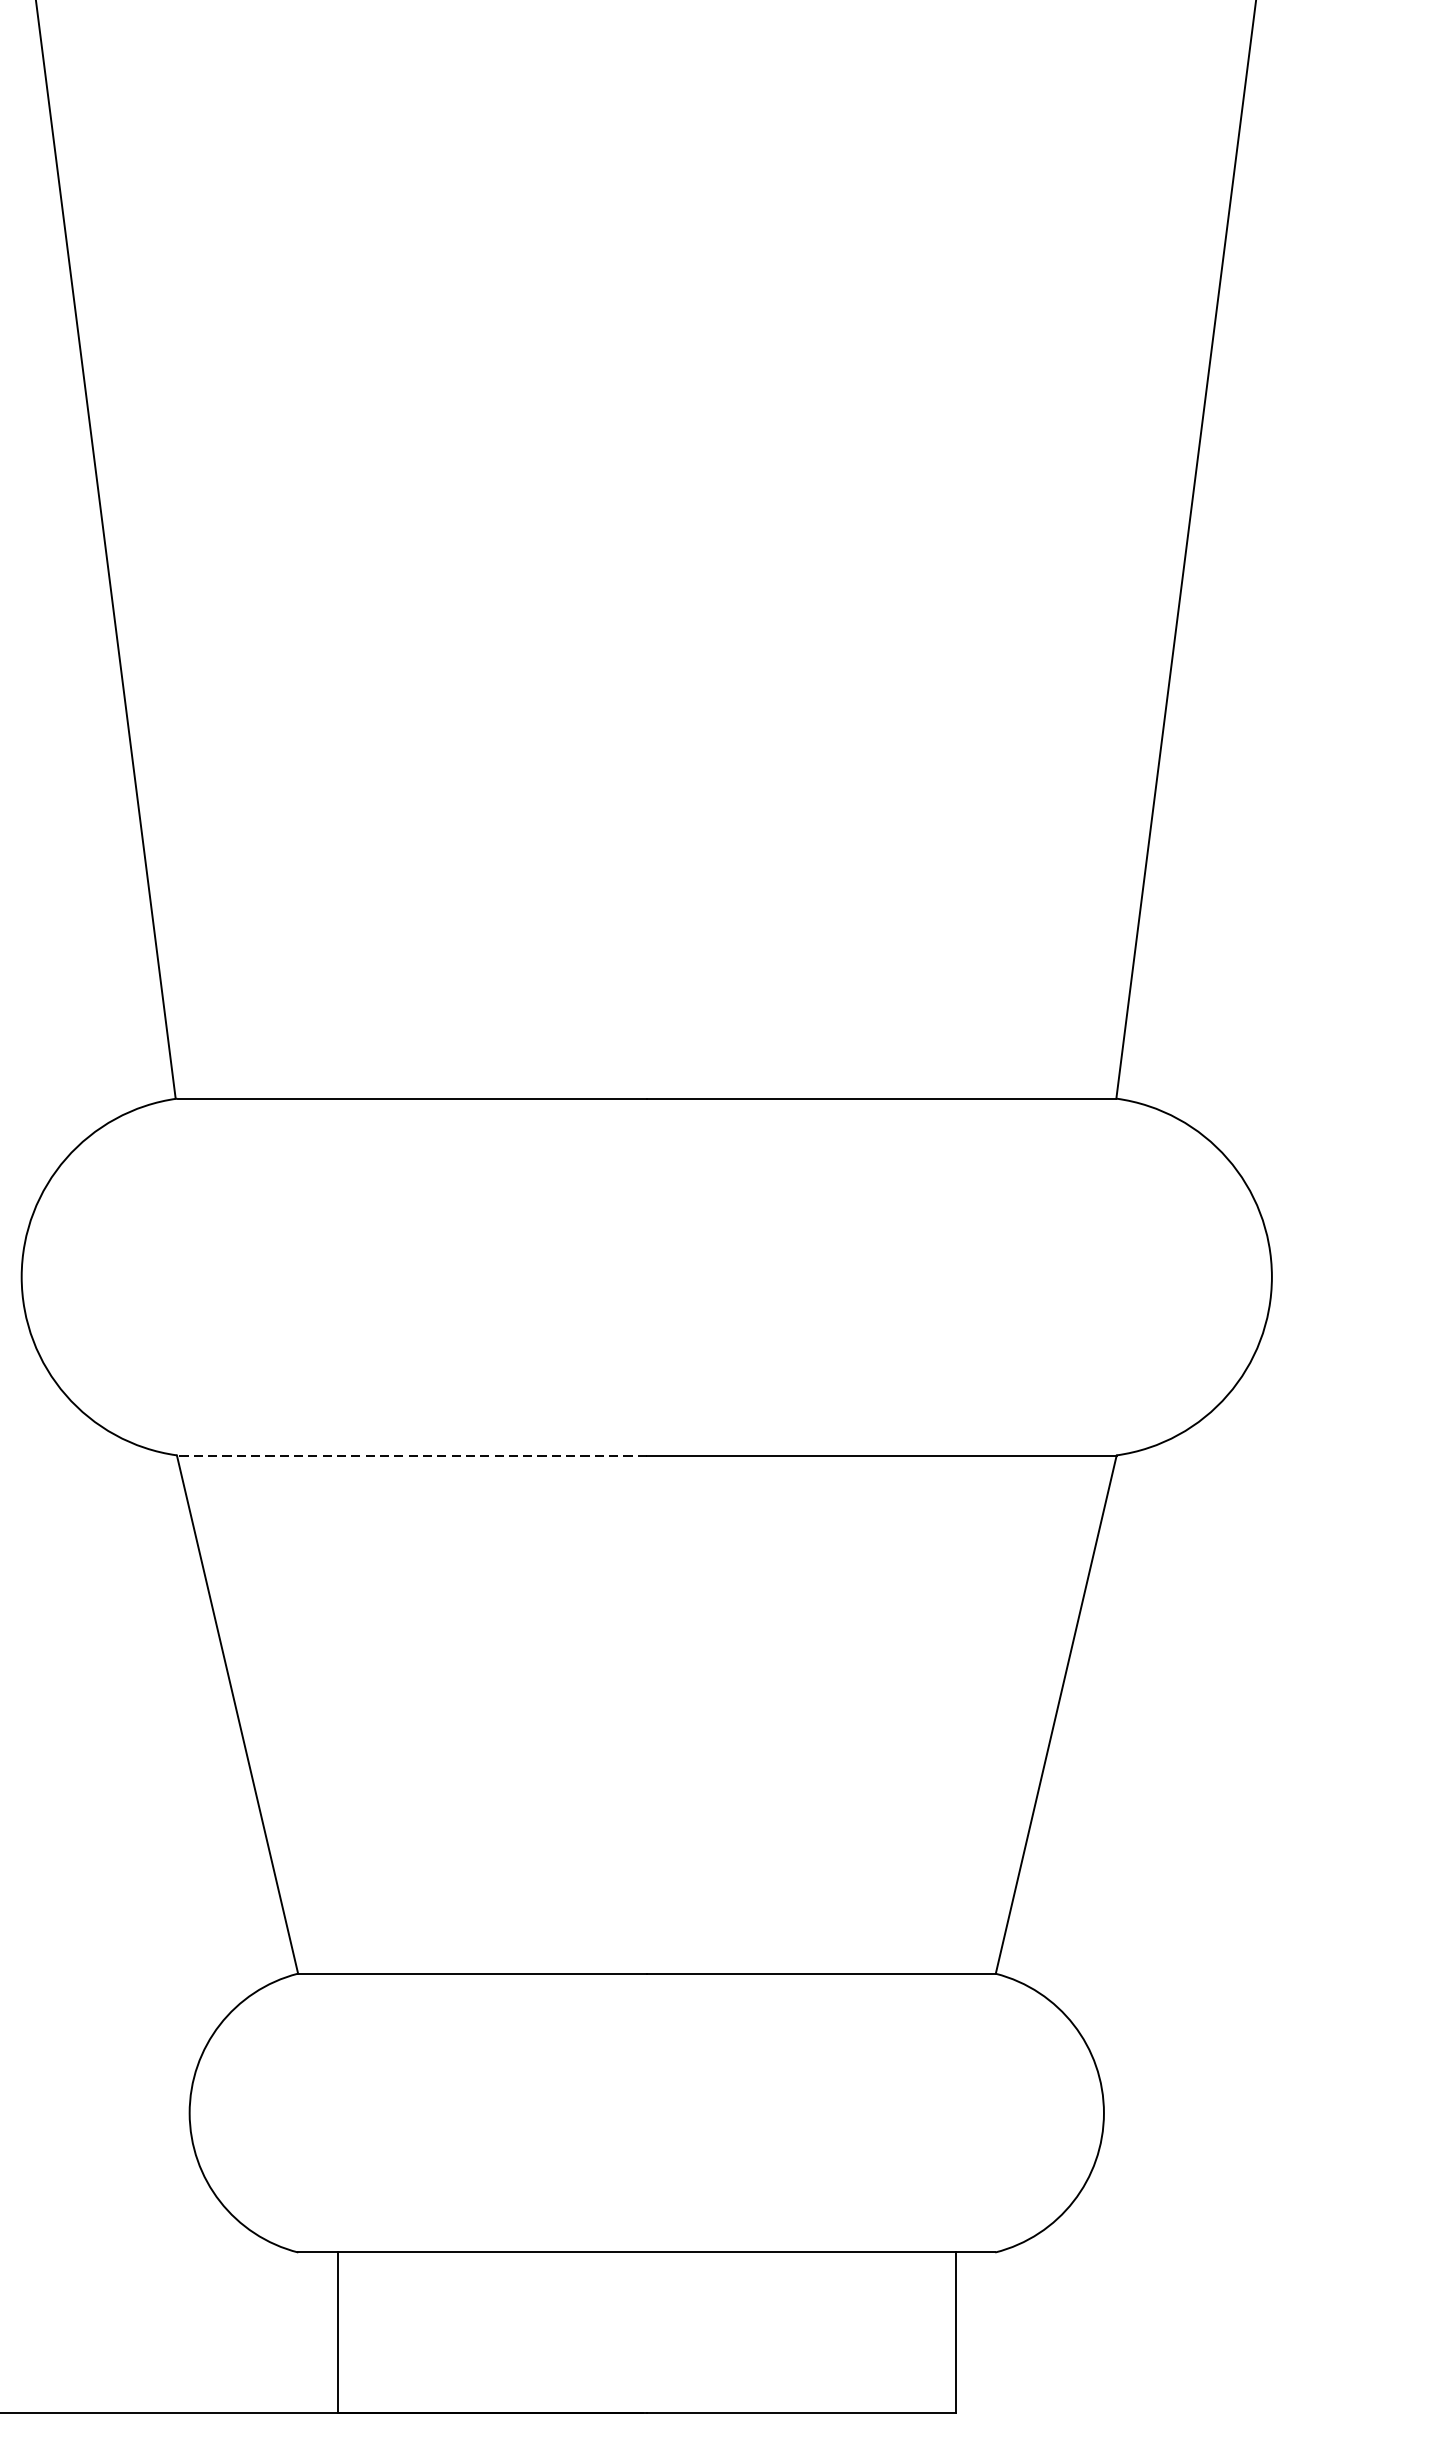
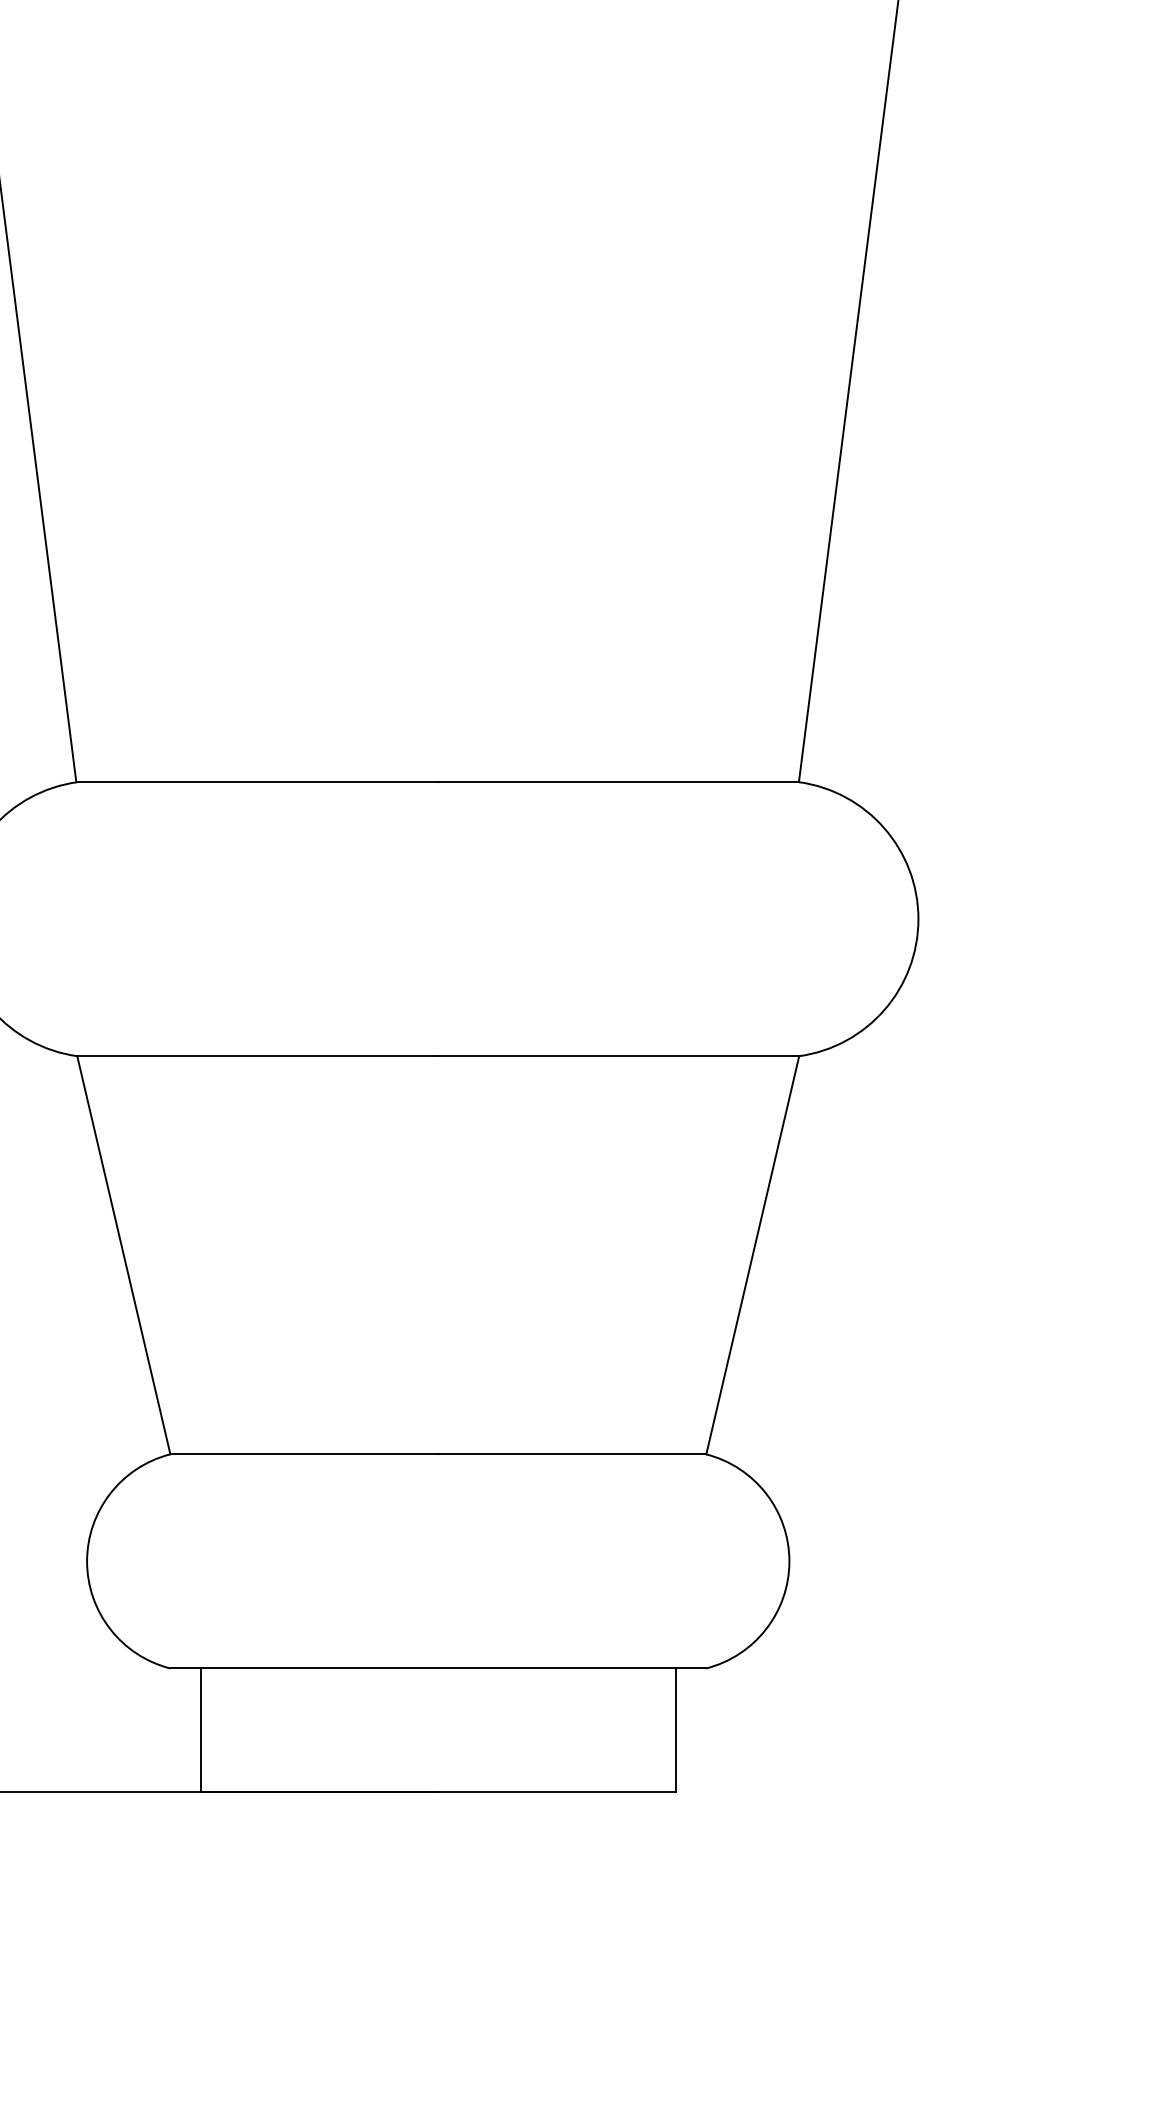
line: (411, 1455) -> (257, 1056), dashed -> solid

